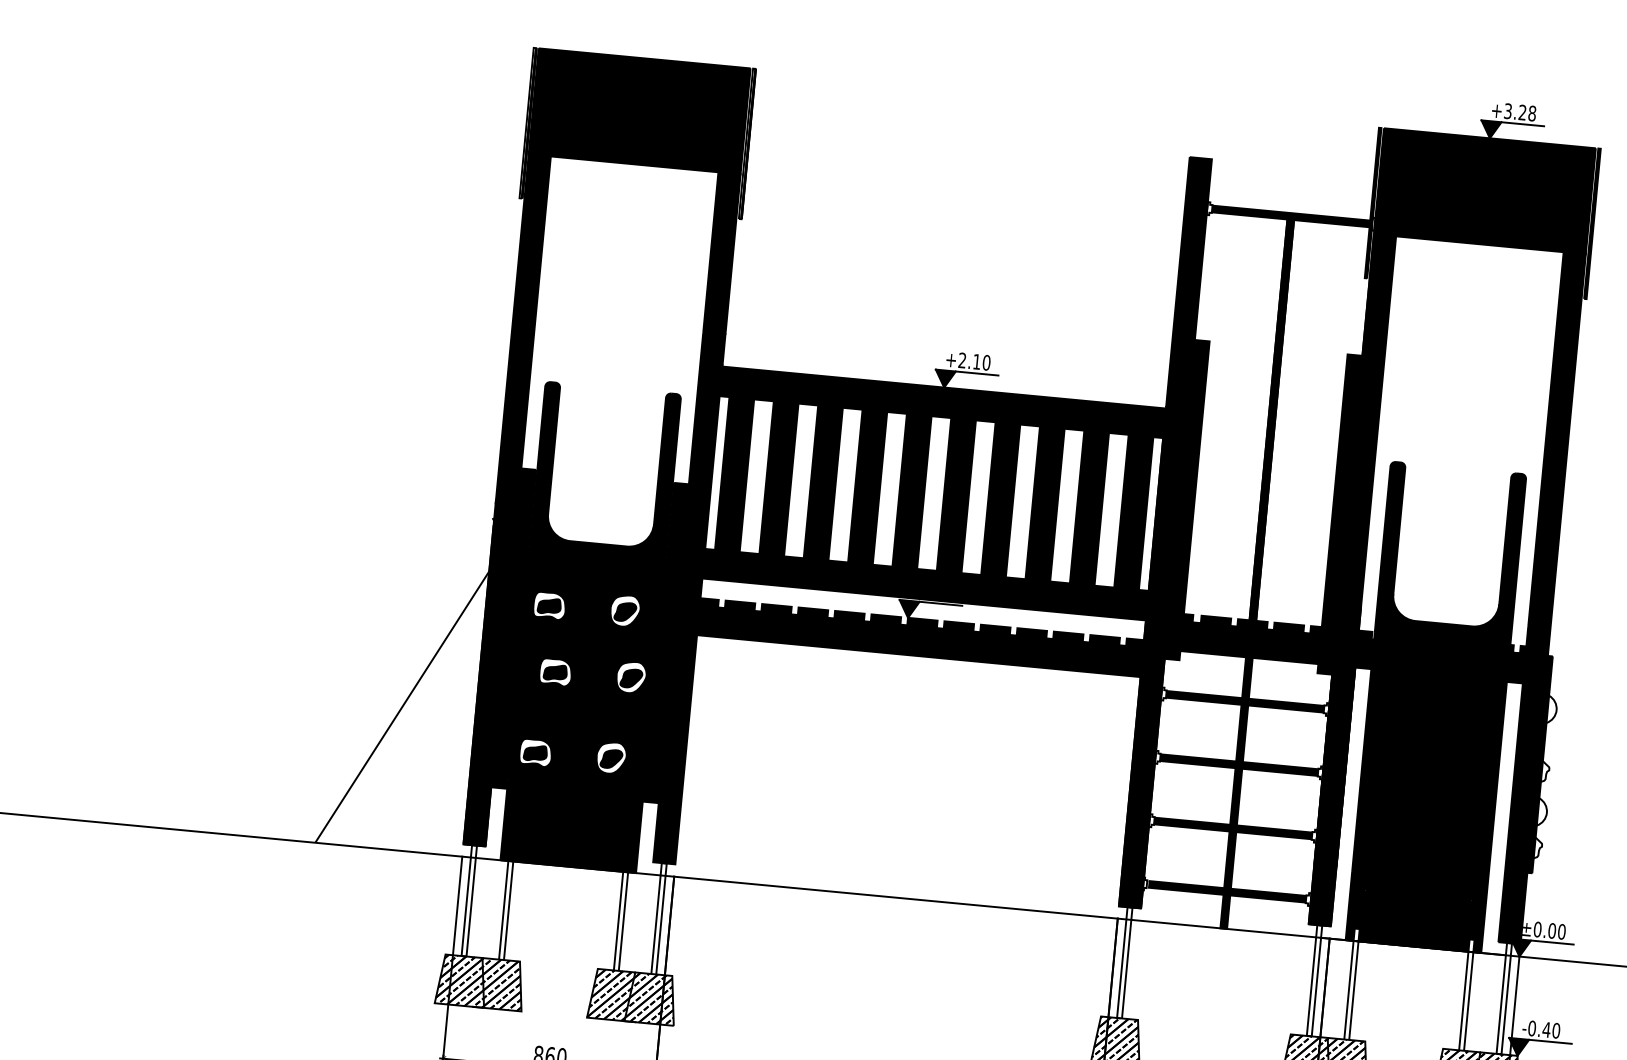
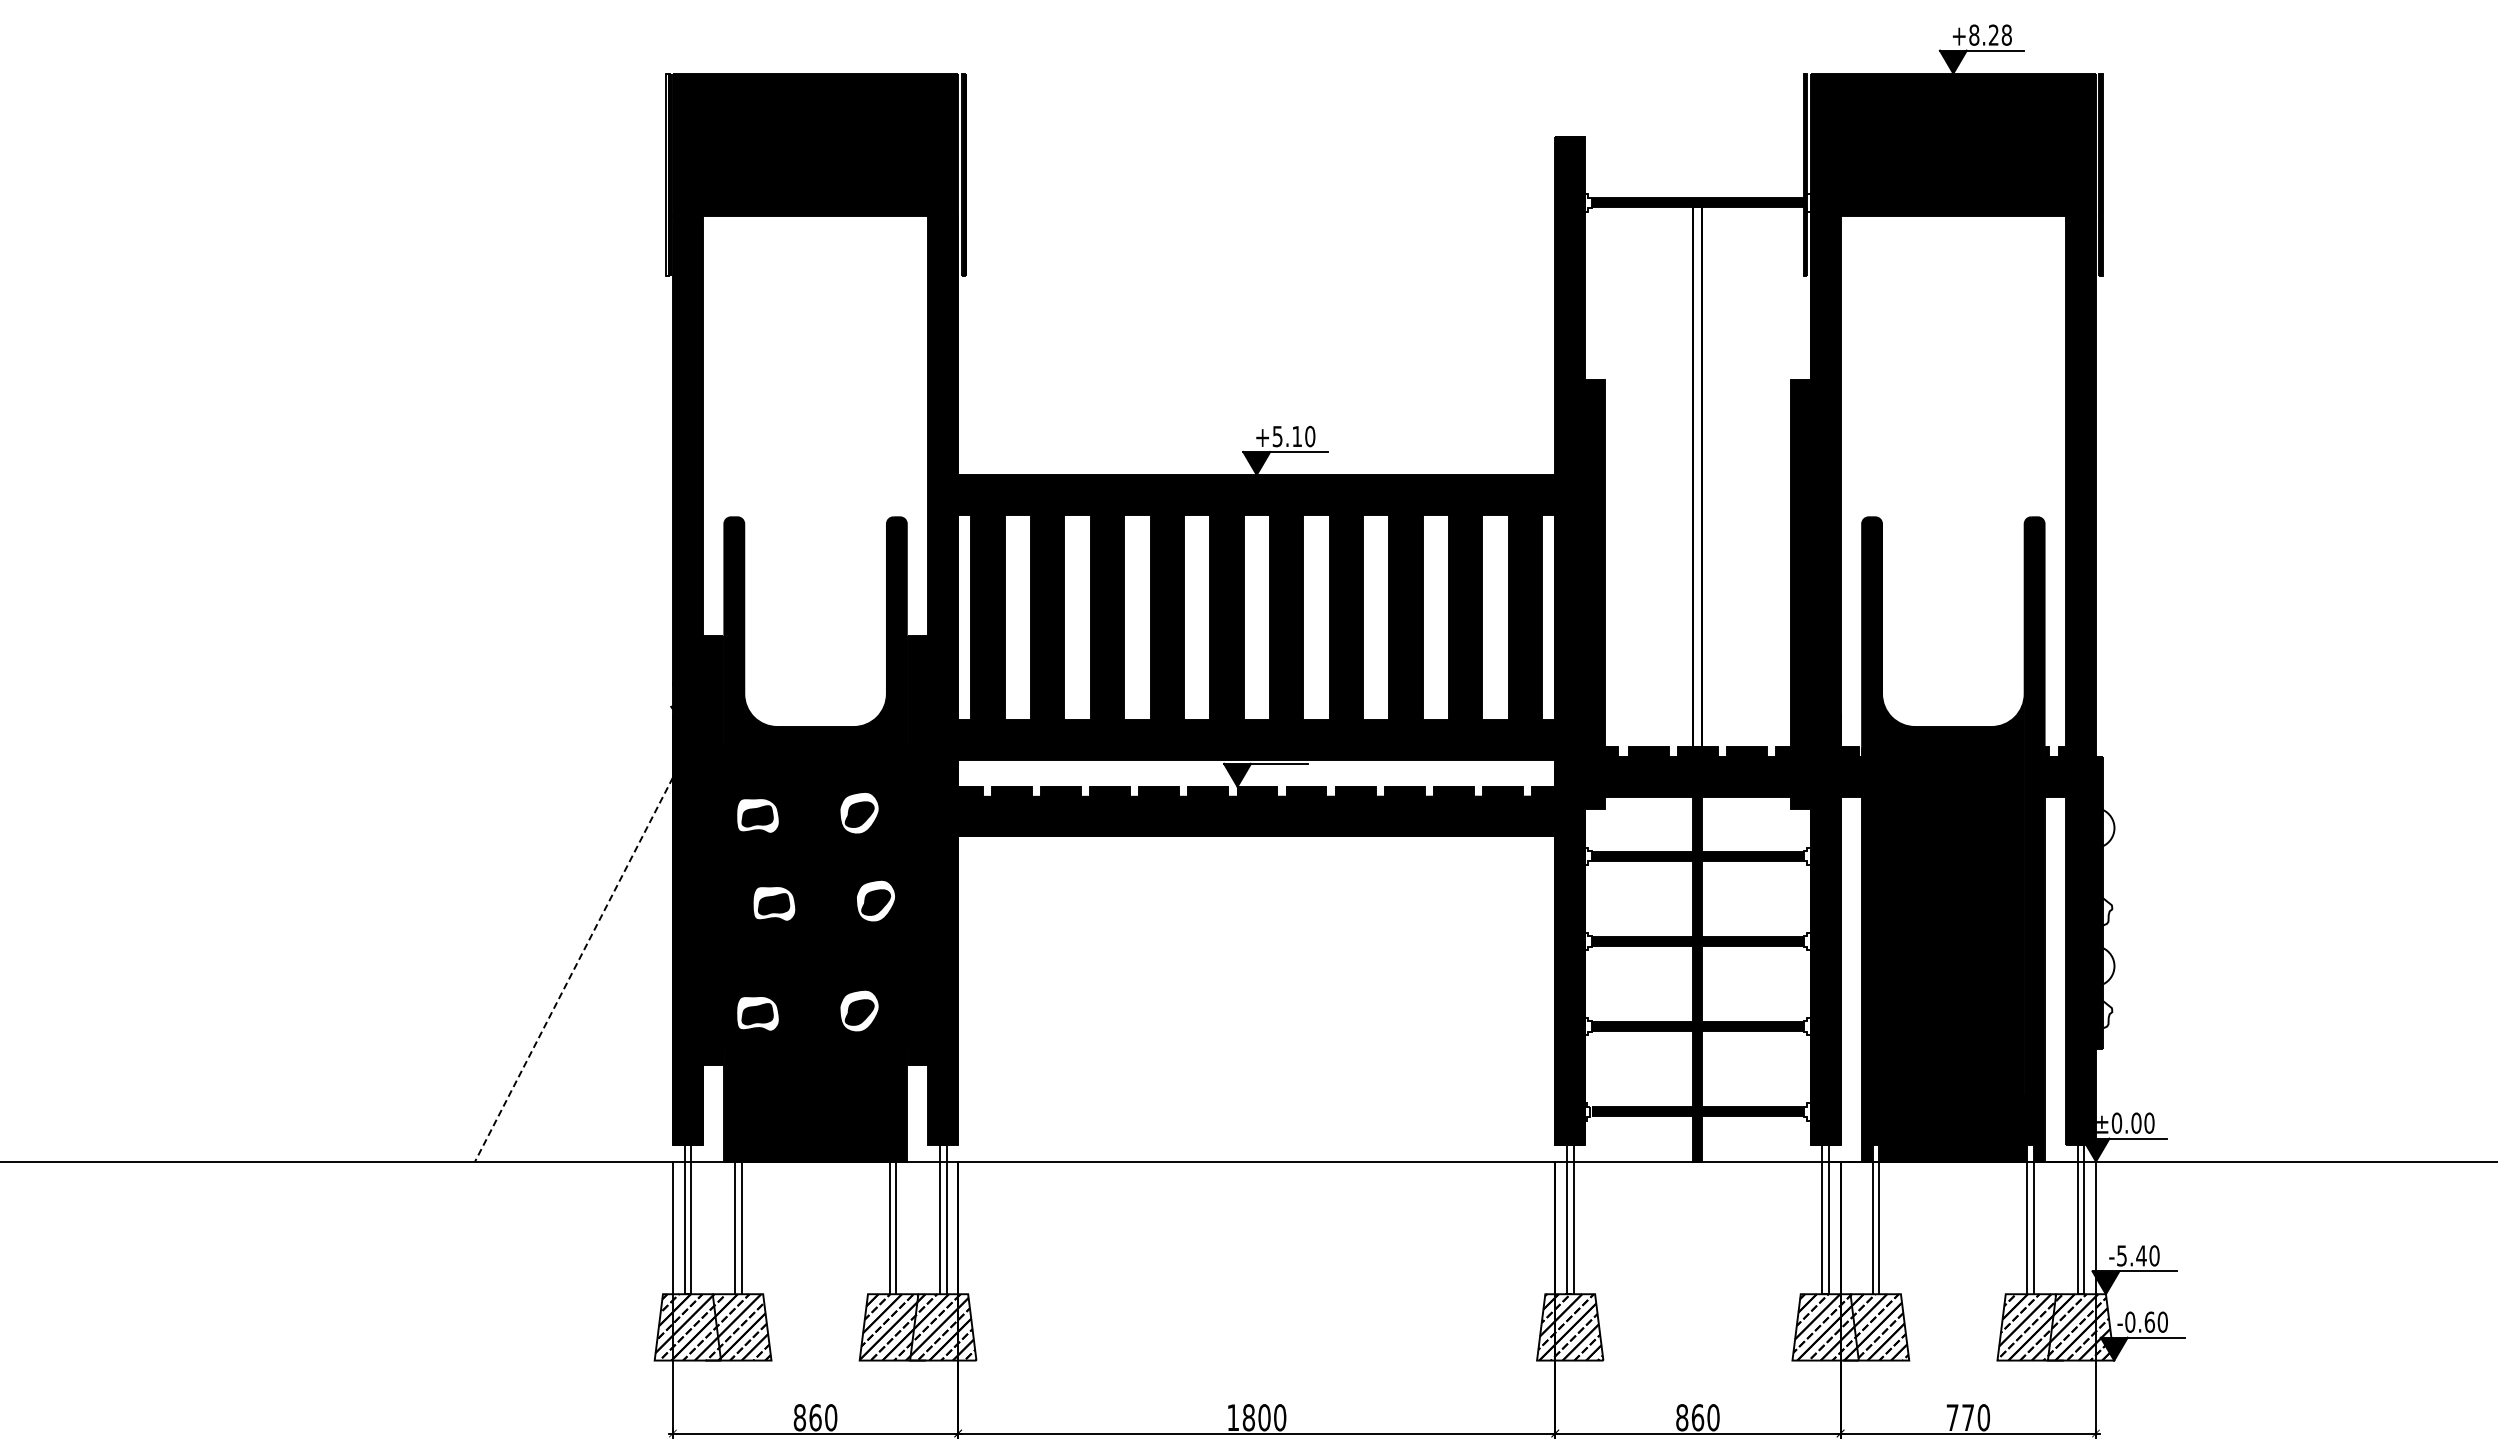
text: (1508, 110) -> (1974, 34), +3.28 -> +8.28
text: (962, 360) -> (1277, 436), +2.10 -> +5.10
fill: (1271, 419) -> (1697, 476), removed
line: (402, 707) -> (574, 969), solid -> dashed
text: (1532, 1028) -> (2122, 1255), -0.40 -> -5.40

